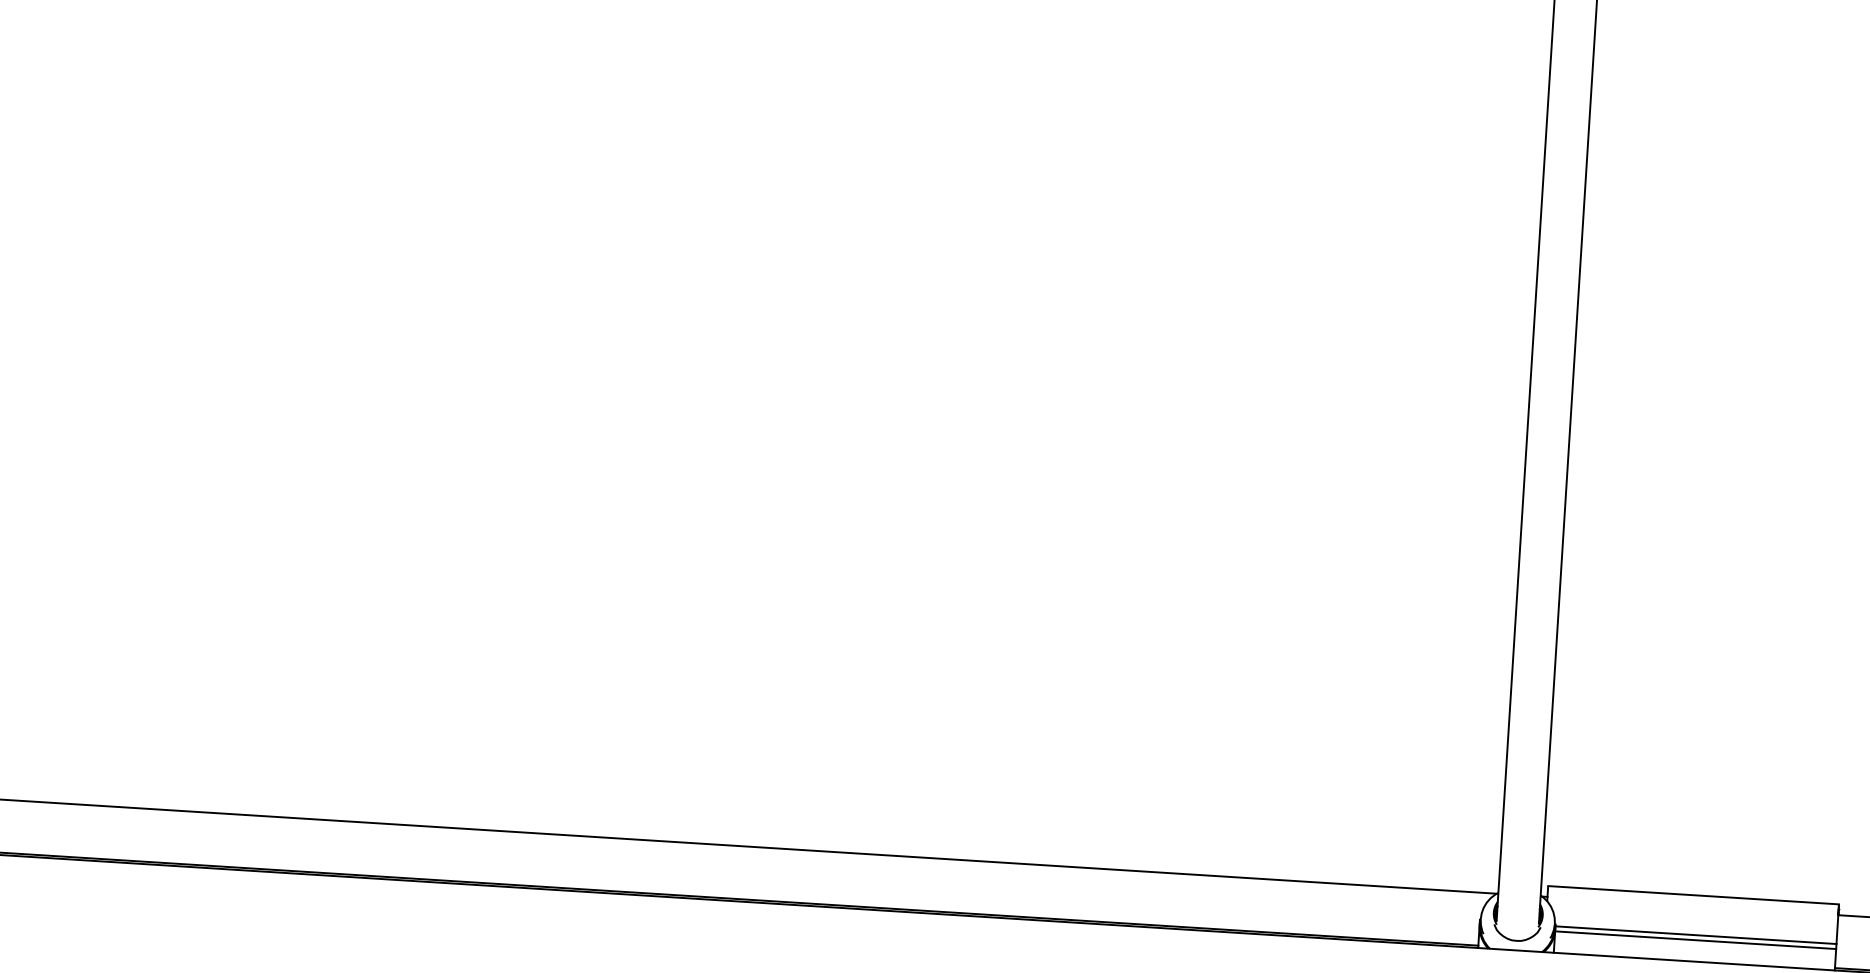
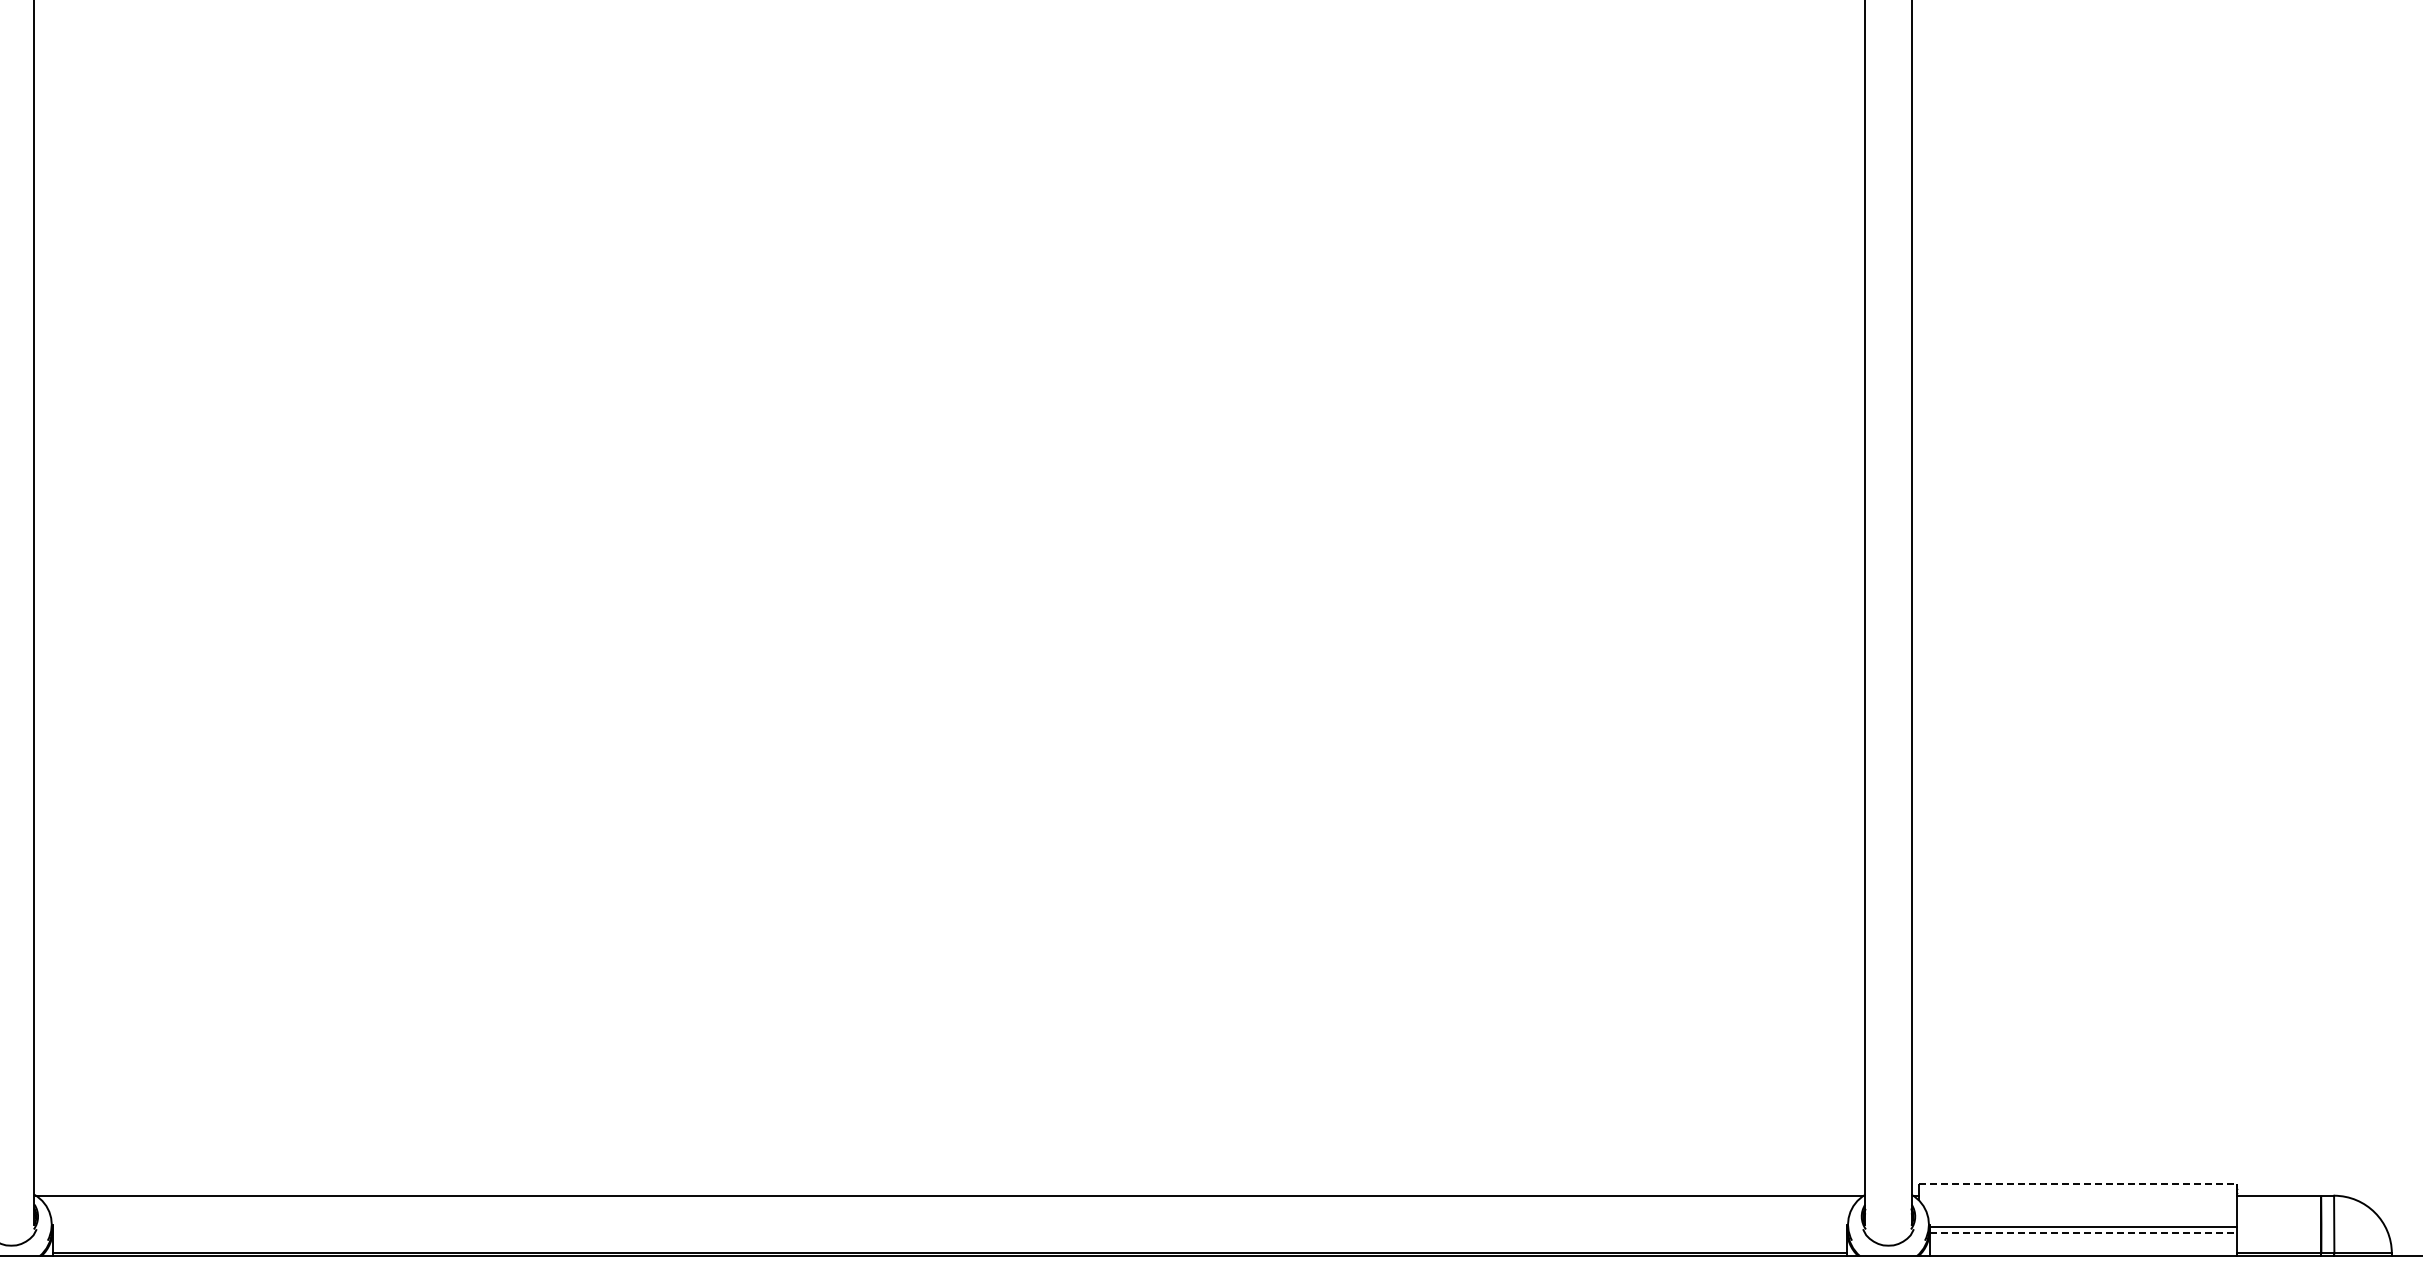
line: (1693, 894) -> (2077, 1183), solid -> dashed
line: (1695, 940) -> (2083, 1232), solid -> dashed

